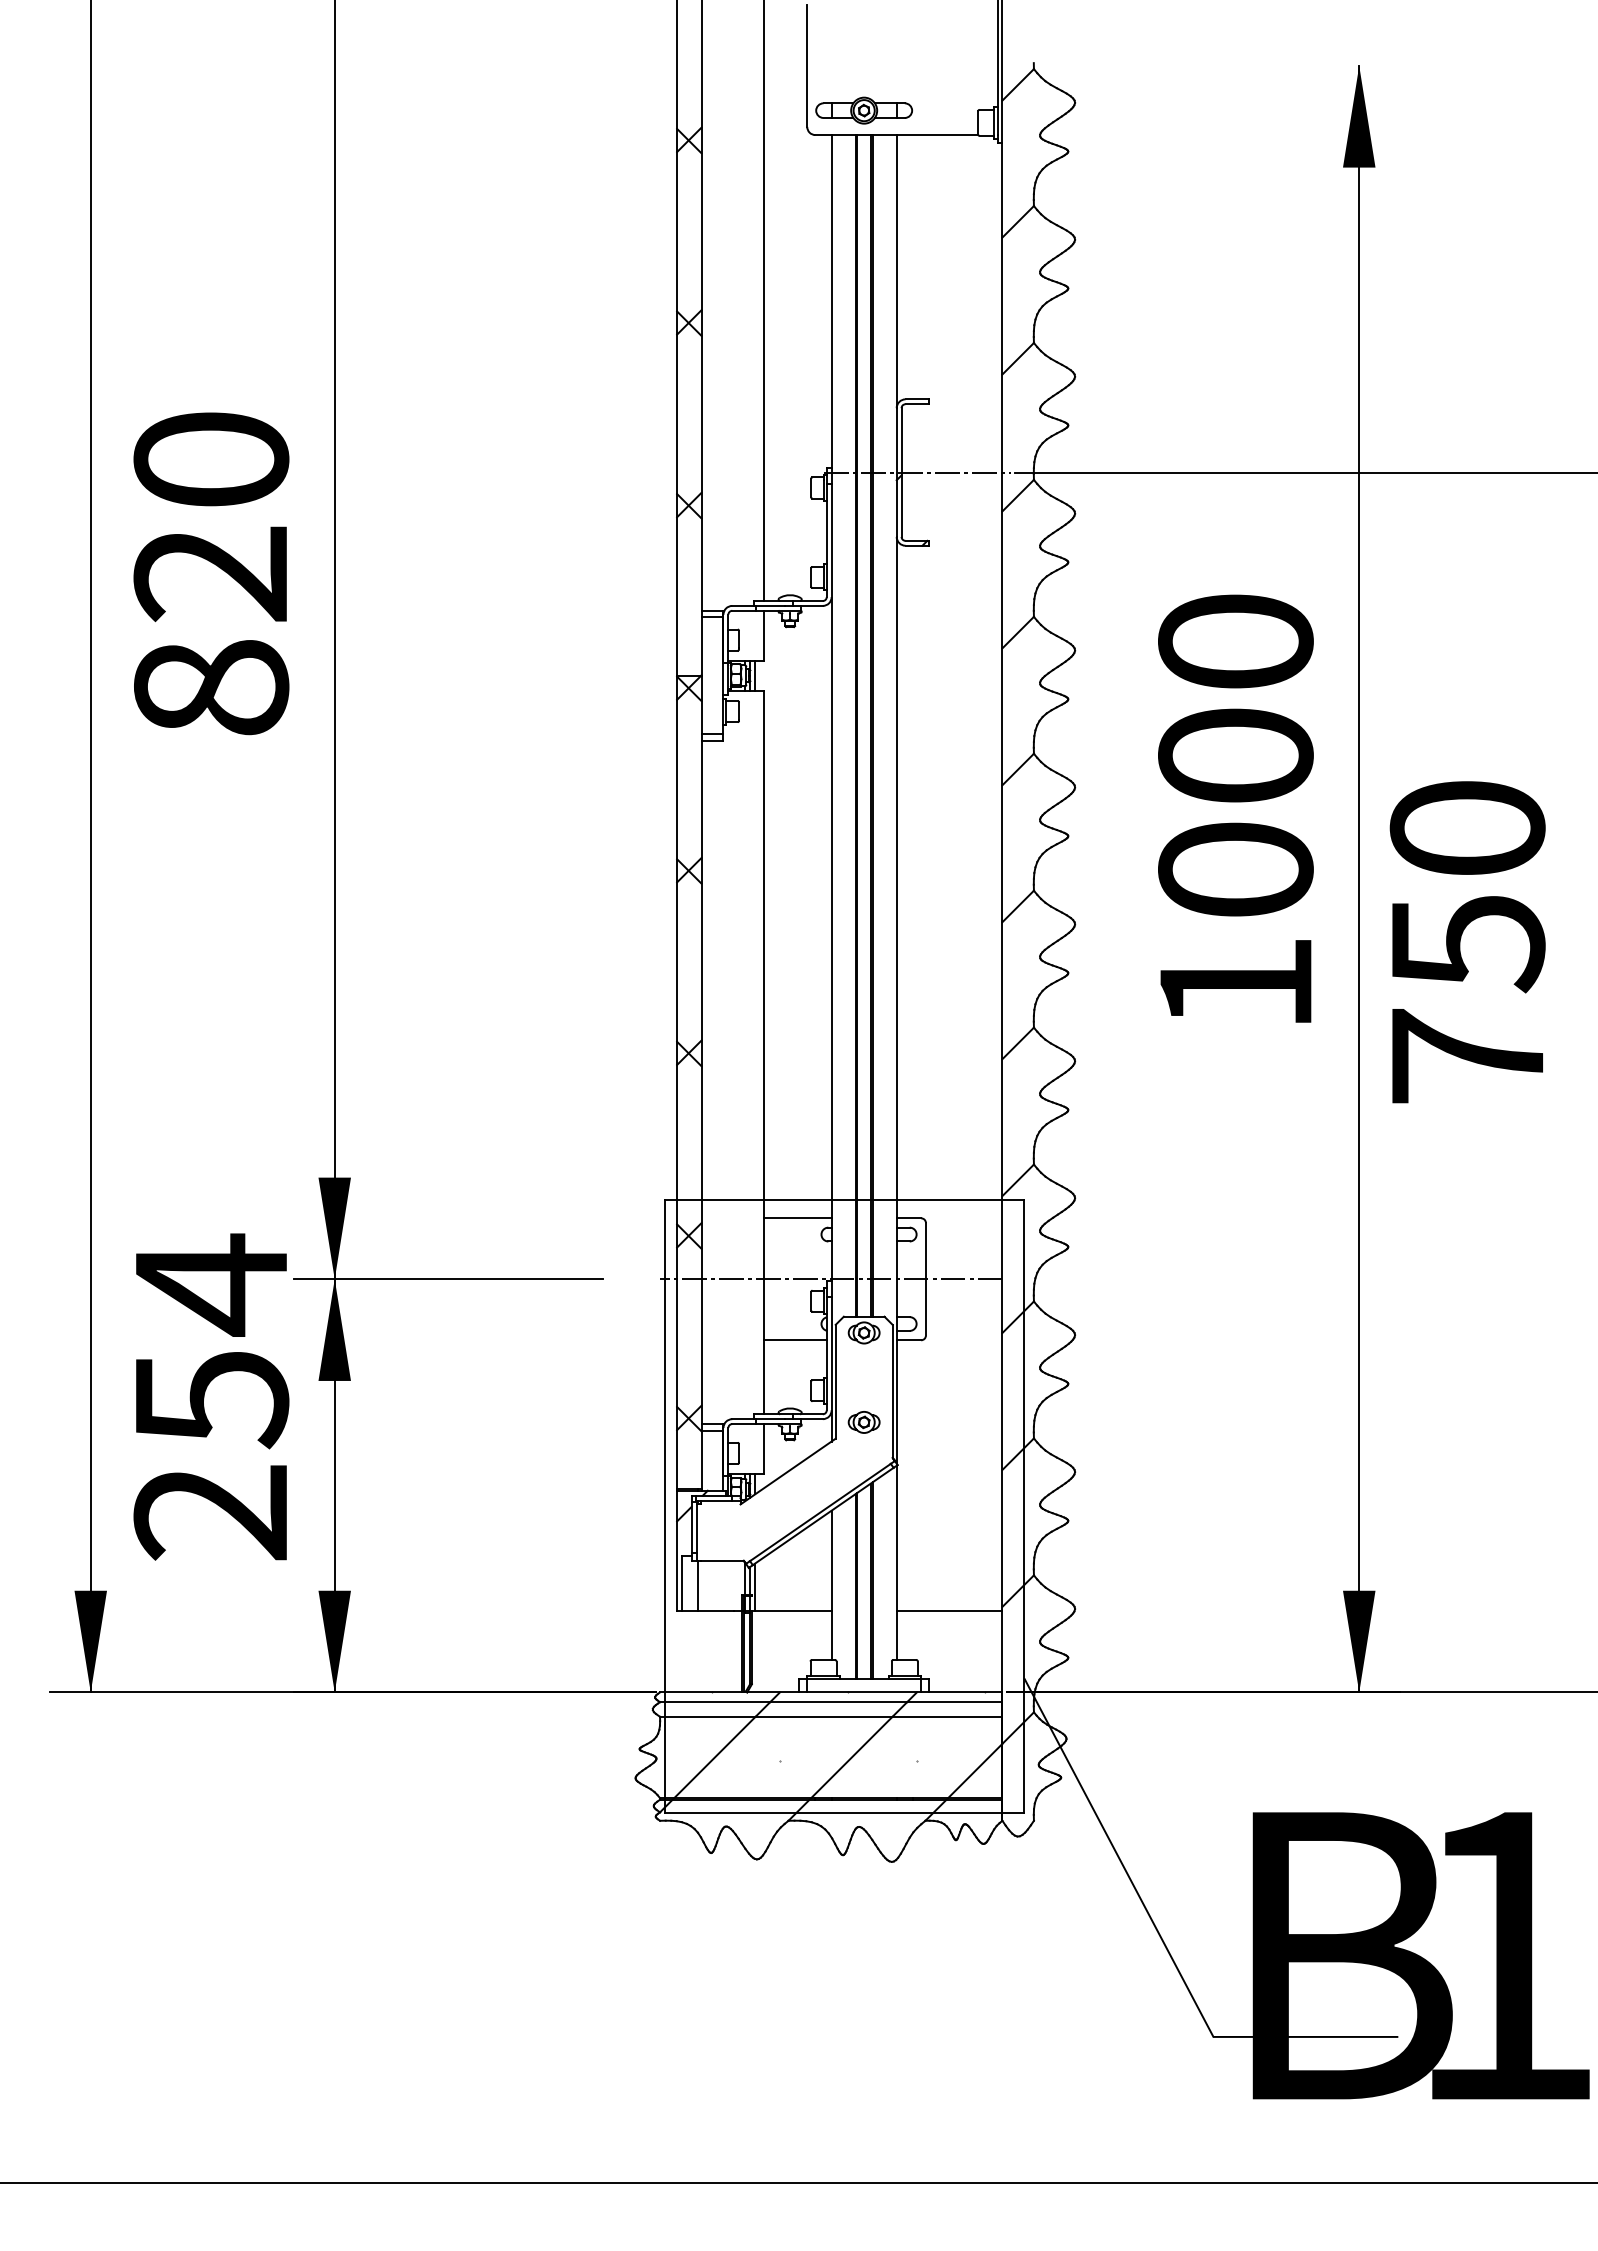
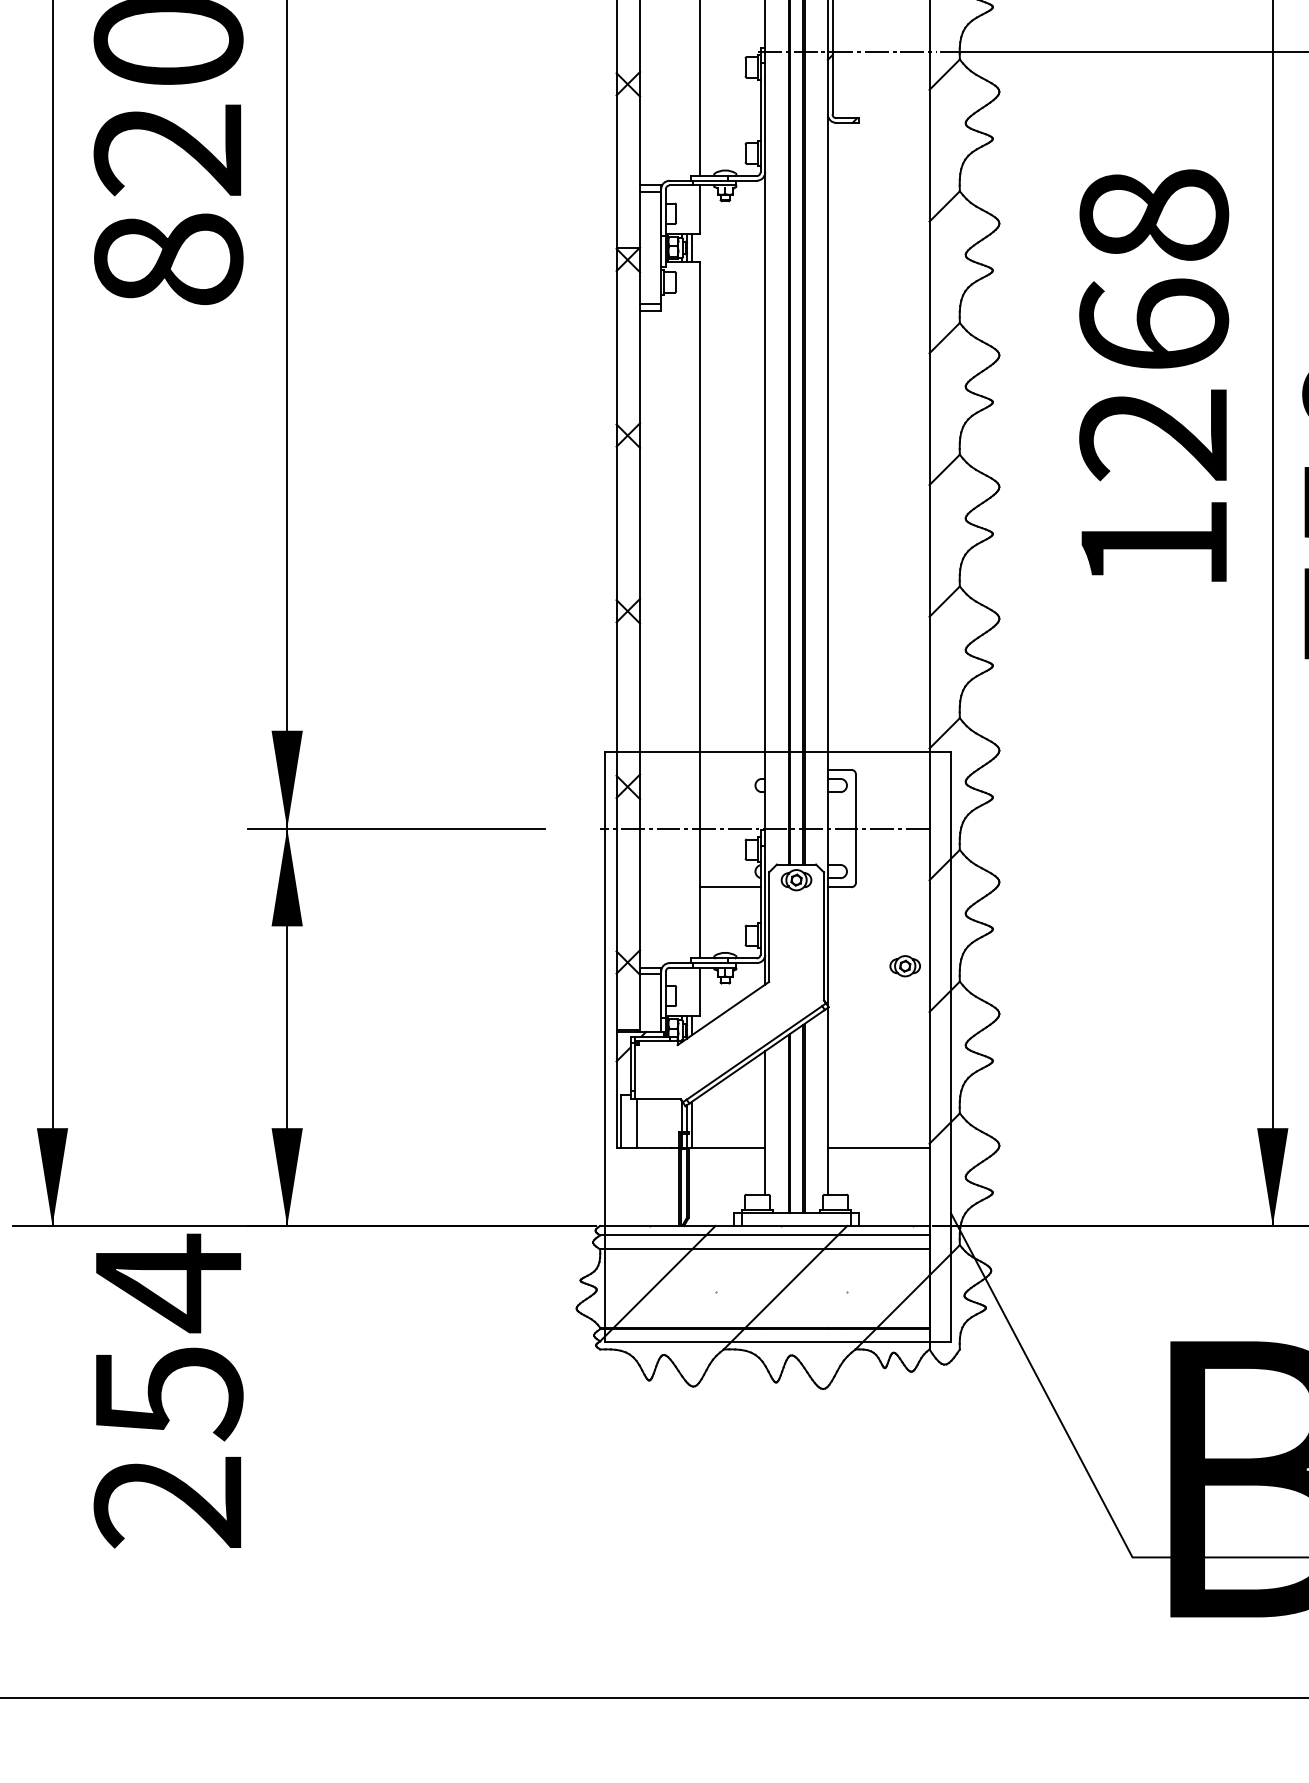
text: (1235, 756) -> (1153, 325), 1000 -> 1268
line: (797, 1218) -> (732, 770), removed
text: (211, 1396) -> (168, 1390), moved
part: (863, 1422) -> (904, 966), moved

